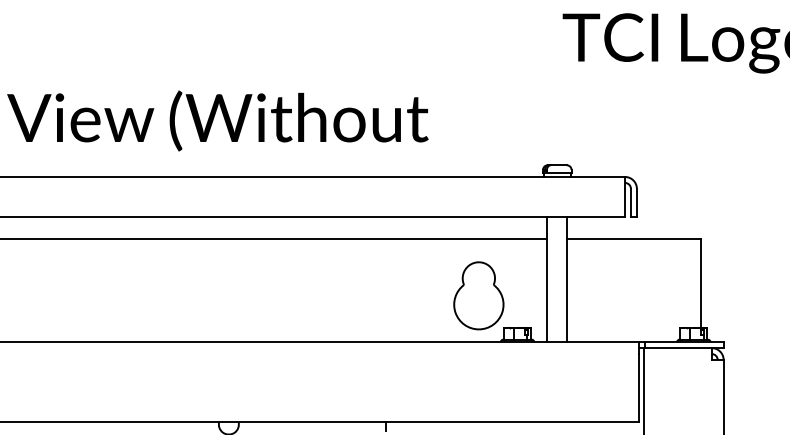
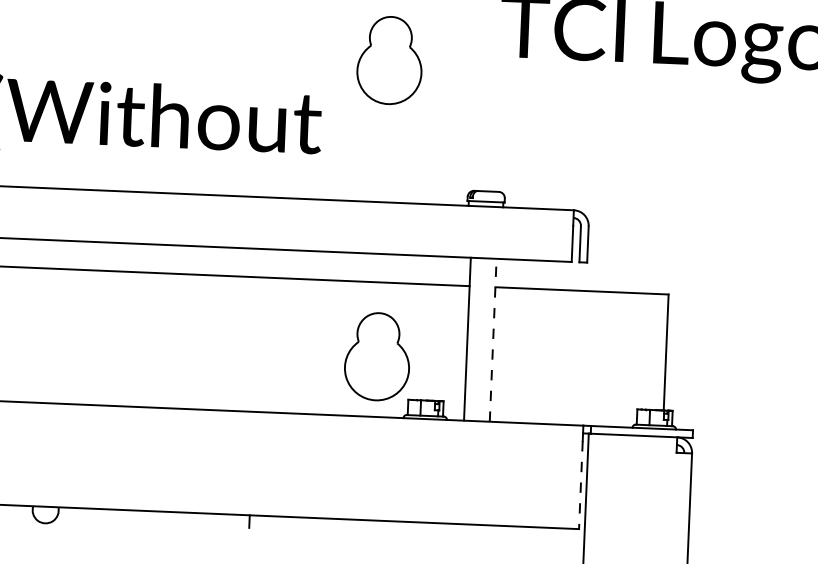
part: (478, 67) -> (389, 60), added
line: (567, 279) -> (493, 340), solid -> dashed
line: (639, 387) -> (581, 484), solid -> dashed

